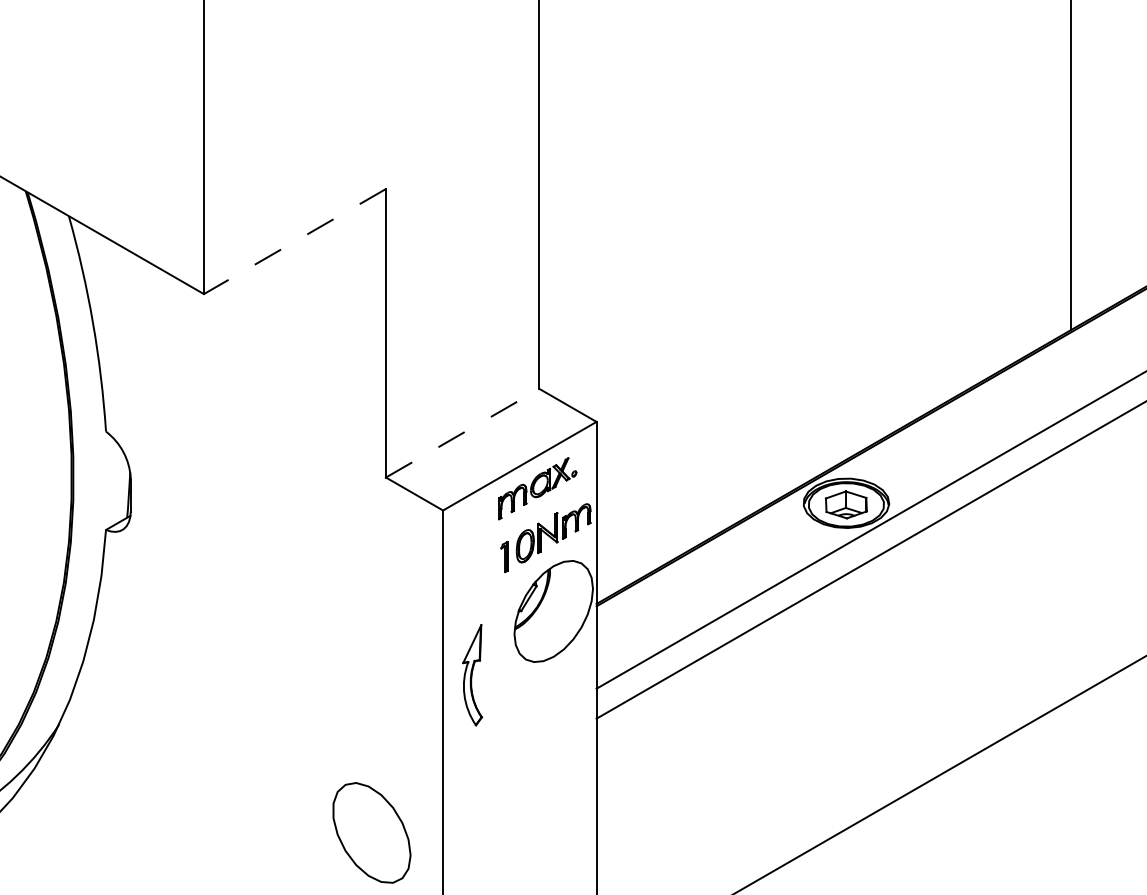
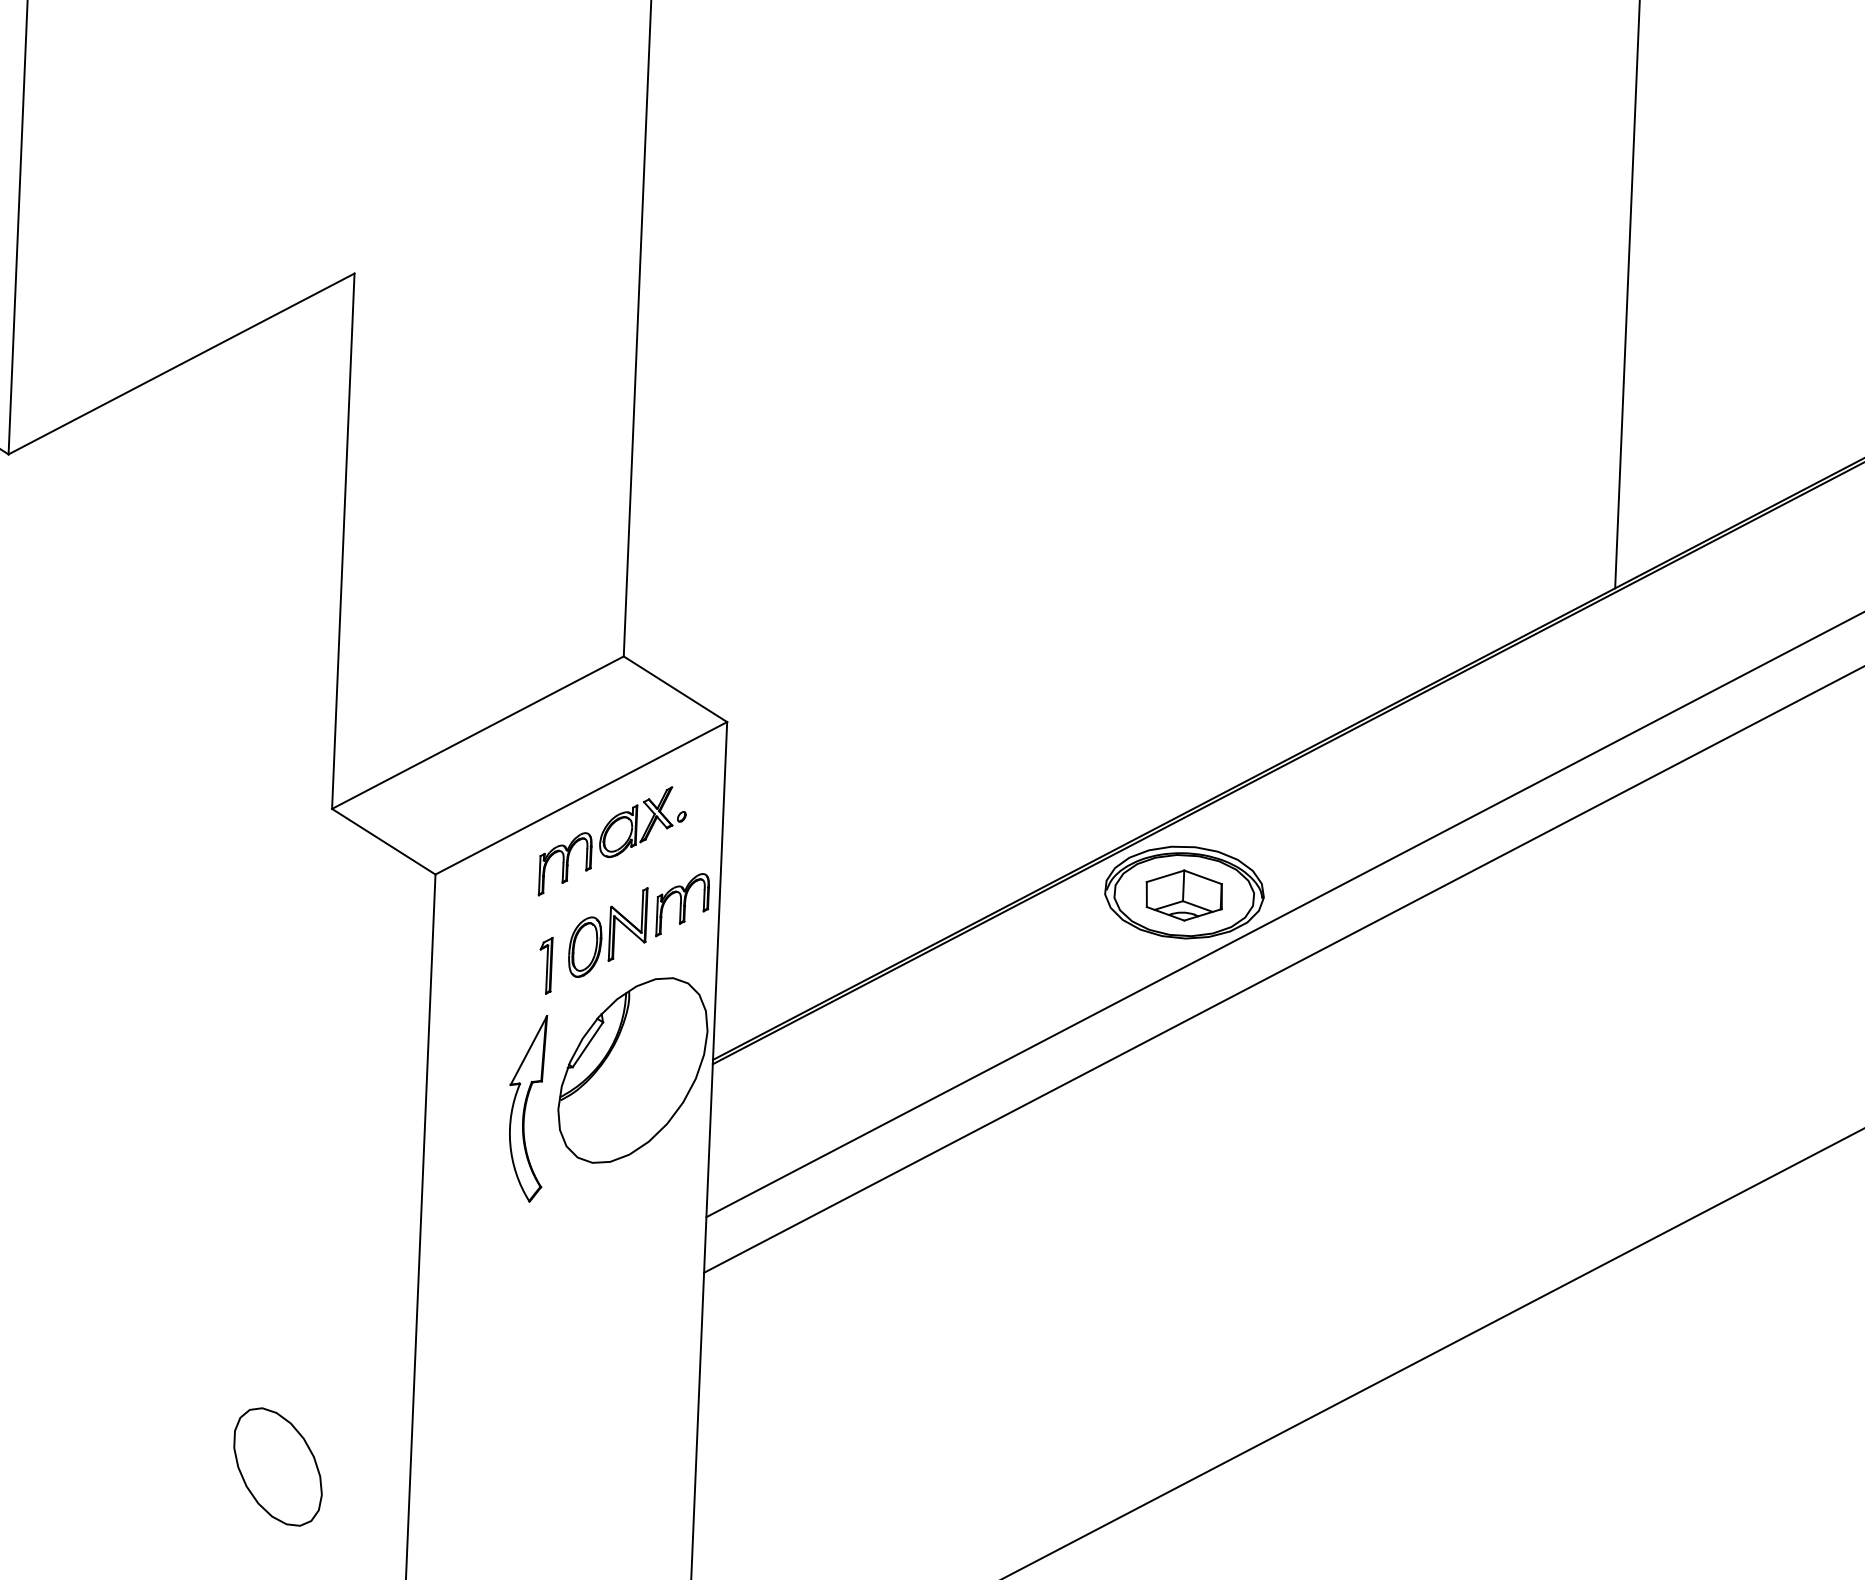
line: (294, 241) -> (180, 363), dashed -> solid
line: (462, 433) -> (477, 733), dashed -> solid
part: (472, 675) -> (526, 1108), moved
part: (371, 832) -> (277, 1466), size x0.62

